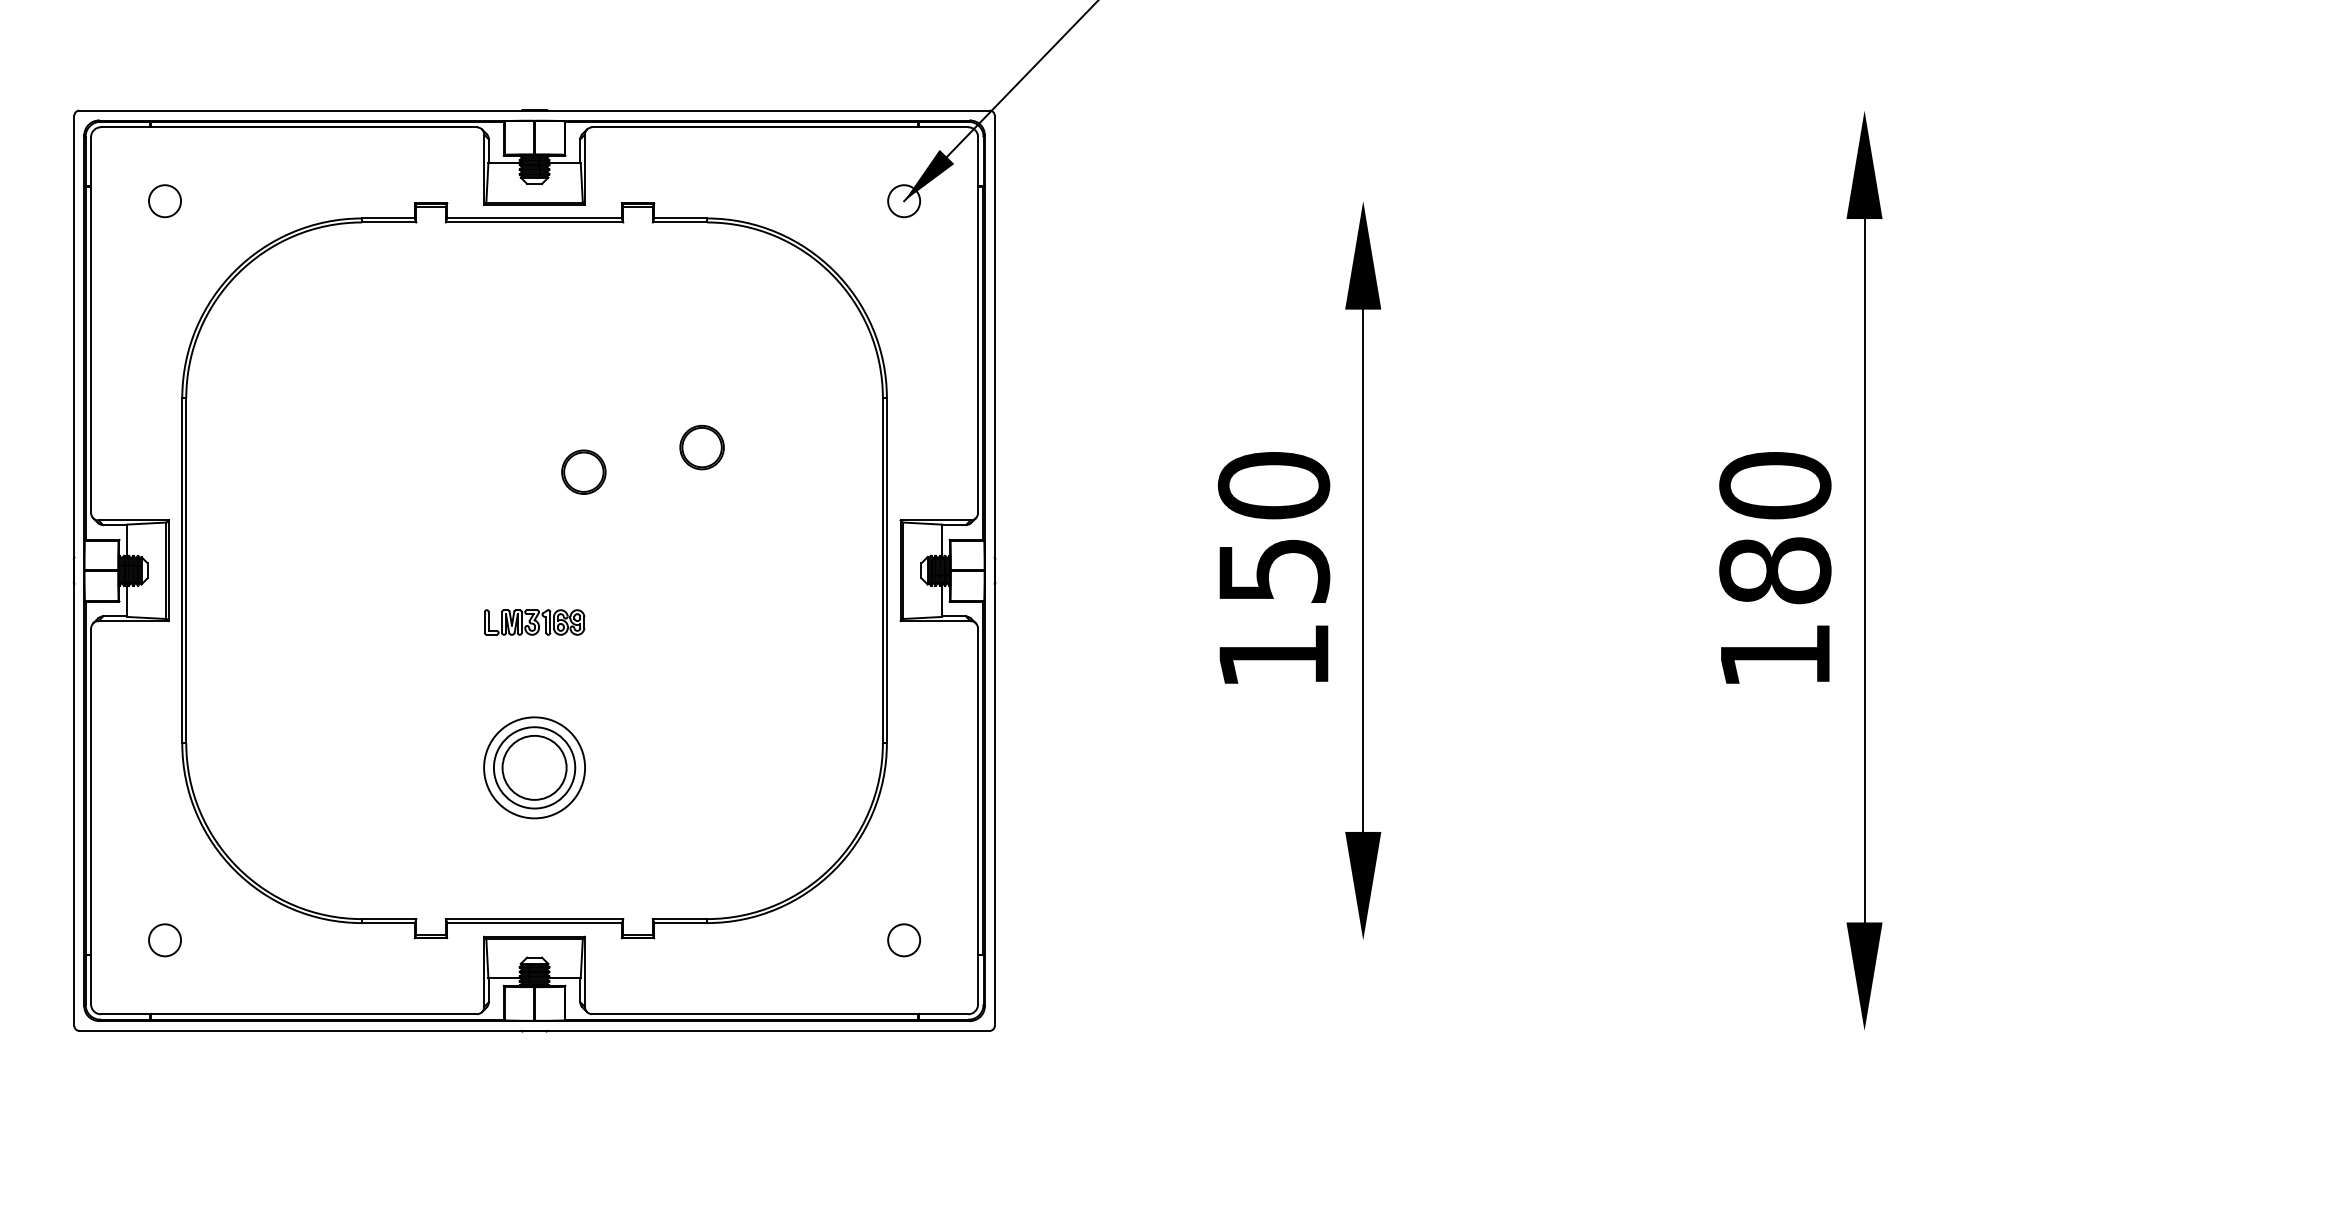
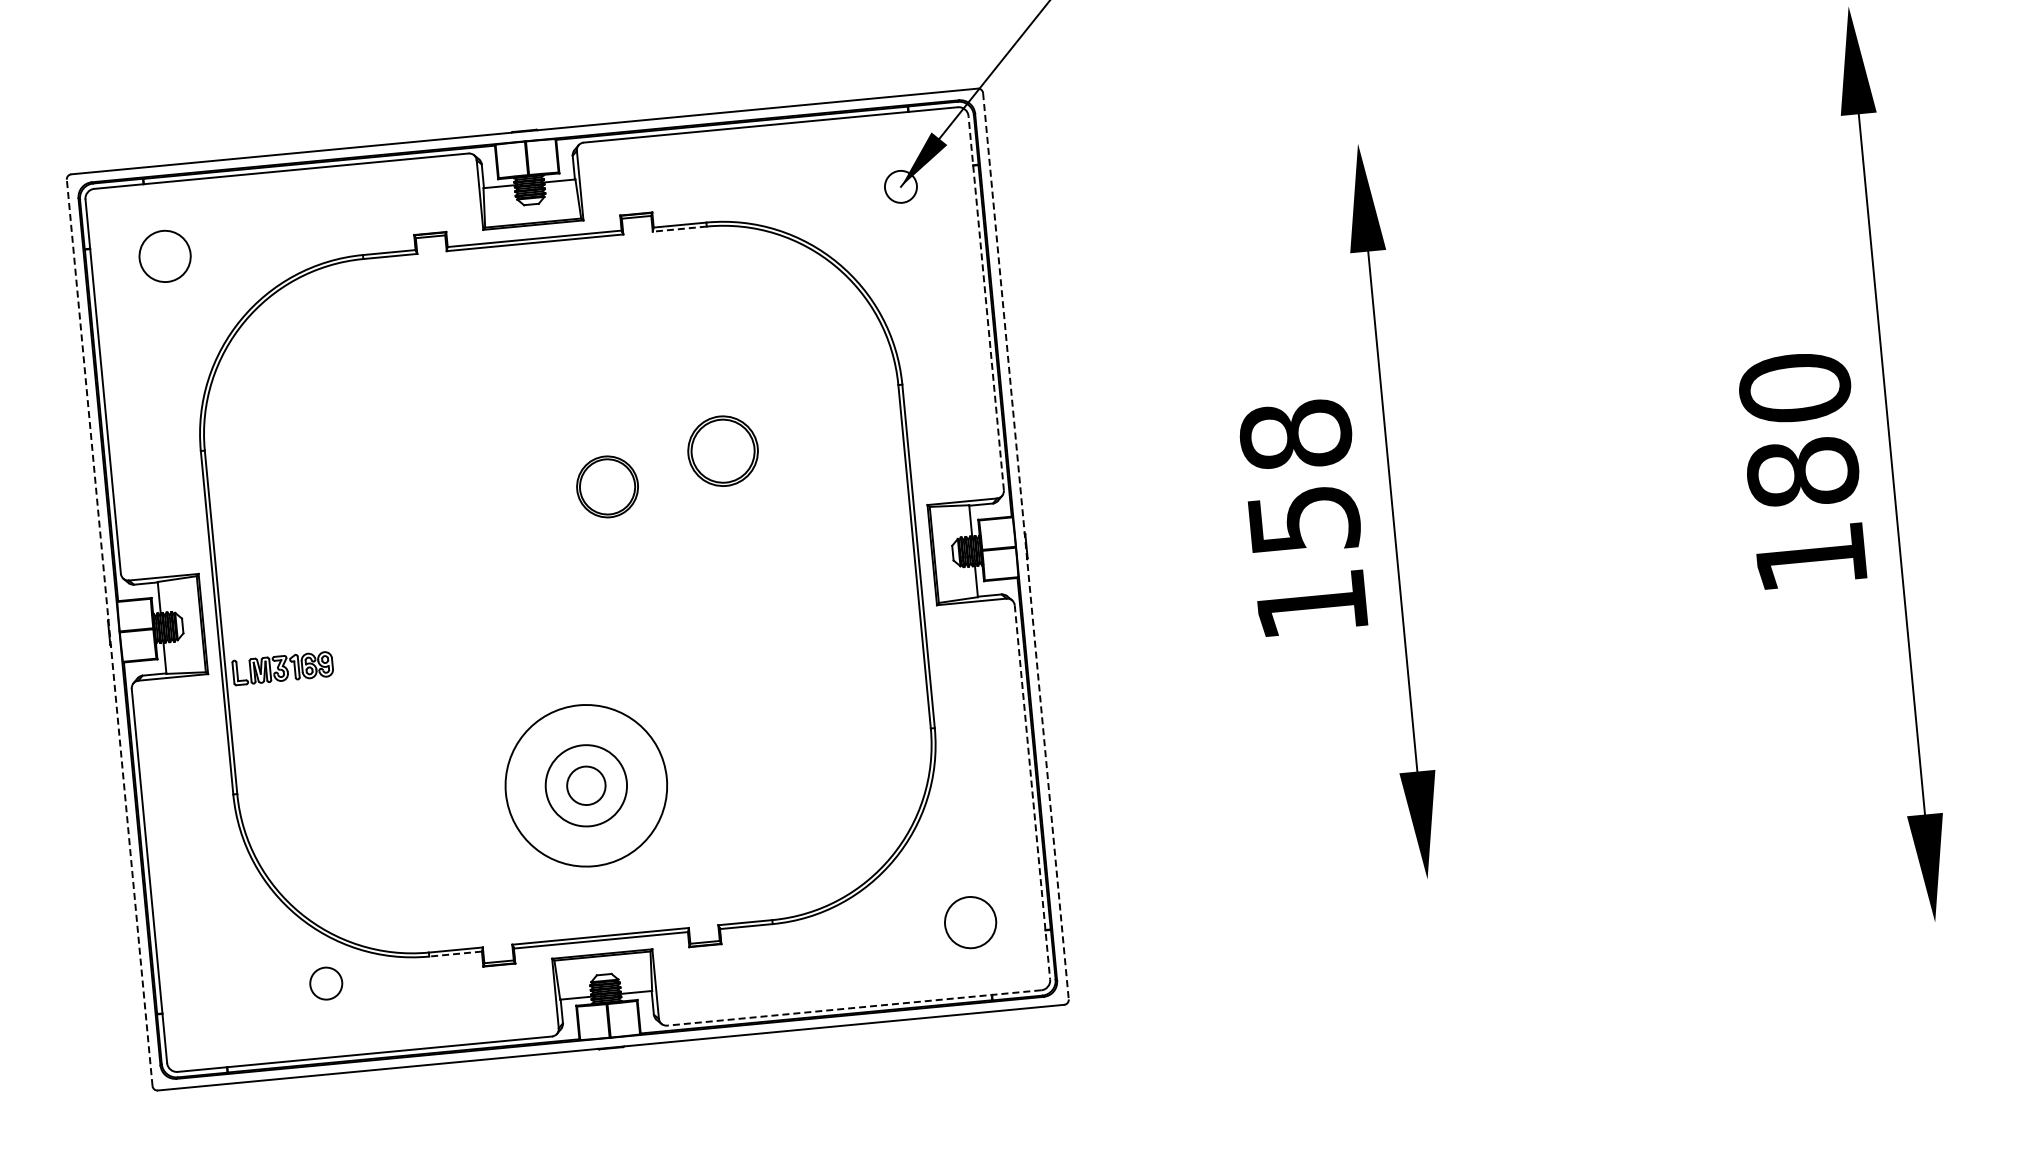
circle: (165, 201) -> (165, 256), size x1.6
line: (679, 222) -> (679, 229), solid -> dashed
line: (978, 325) -> (986, 303), solid -> dashed
part: (701, 447) -> (722, 451), size x1.6
part: (583, 471) -> (607, 486), size x1.4
text: (1273, 485) -> (1295, 435), 150 -> 158
line: (74, 570) -> (109, 632), solid -> dashed
line: (994, 571) -> (1025, 547), solid -> dashed
part: (534, 622) -> (282, 668), moved
circle: (534, 767) -> (586, 785), size x0.6
circle: (534, 767) -> (586, 785), size x1.6
line: (978, 816) -> (1032, 792), solid -> dashed
line: (388, 923) -> (455, 954), solid -> dashed
circle: (164, 940) -> (325, 983), moved
circle: (903, 940) -> (969, 922), size x1.6
line: (780, 1014) -> (854, 1008), solid -> dashed

